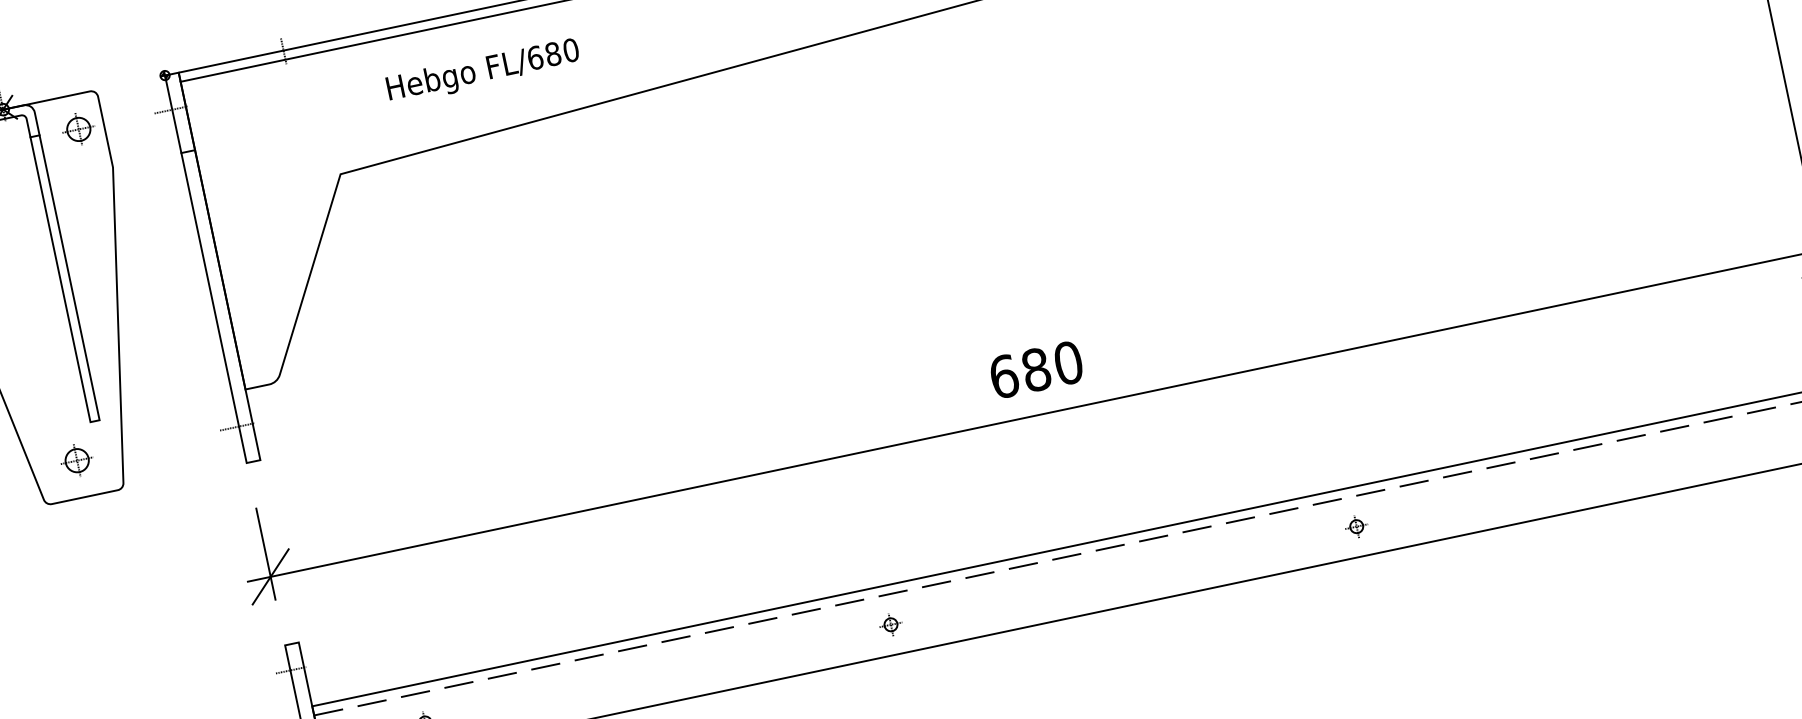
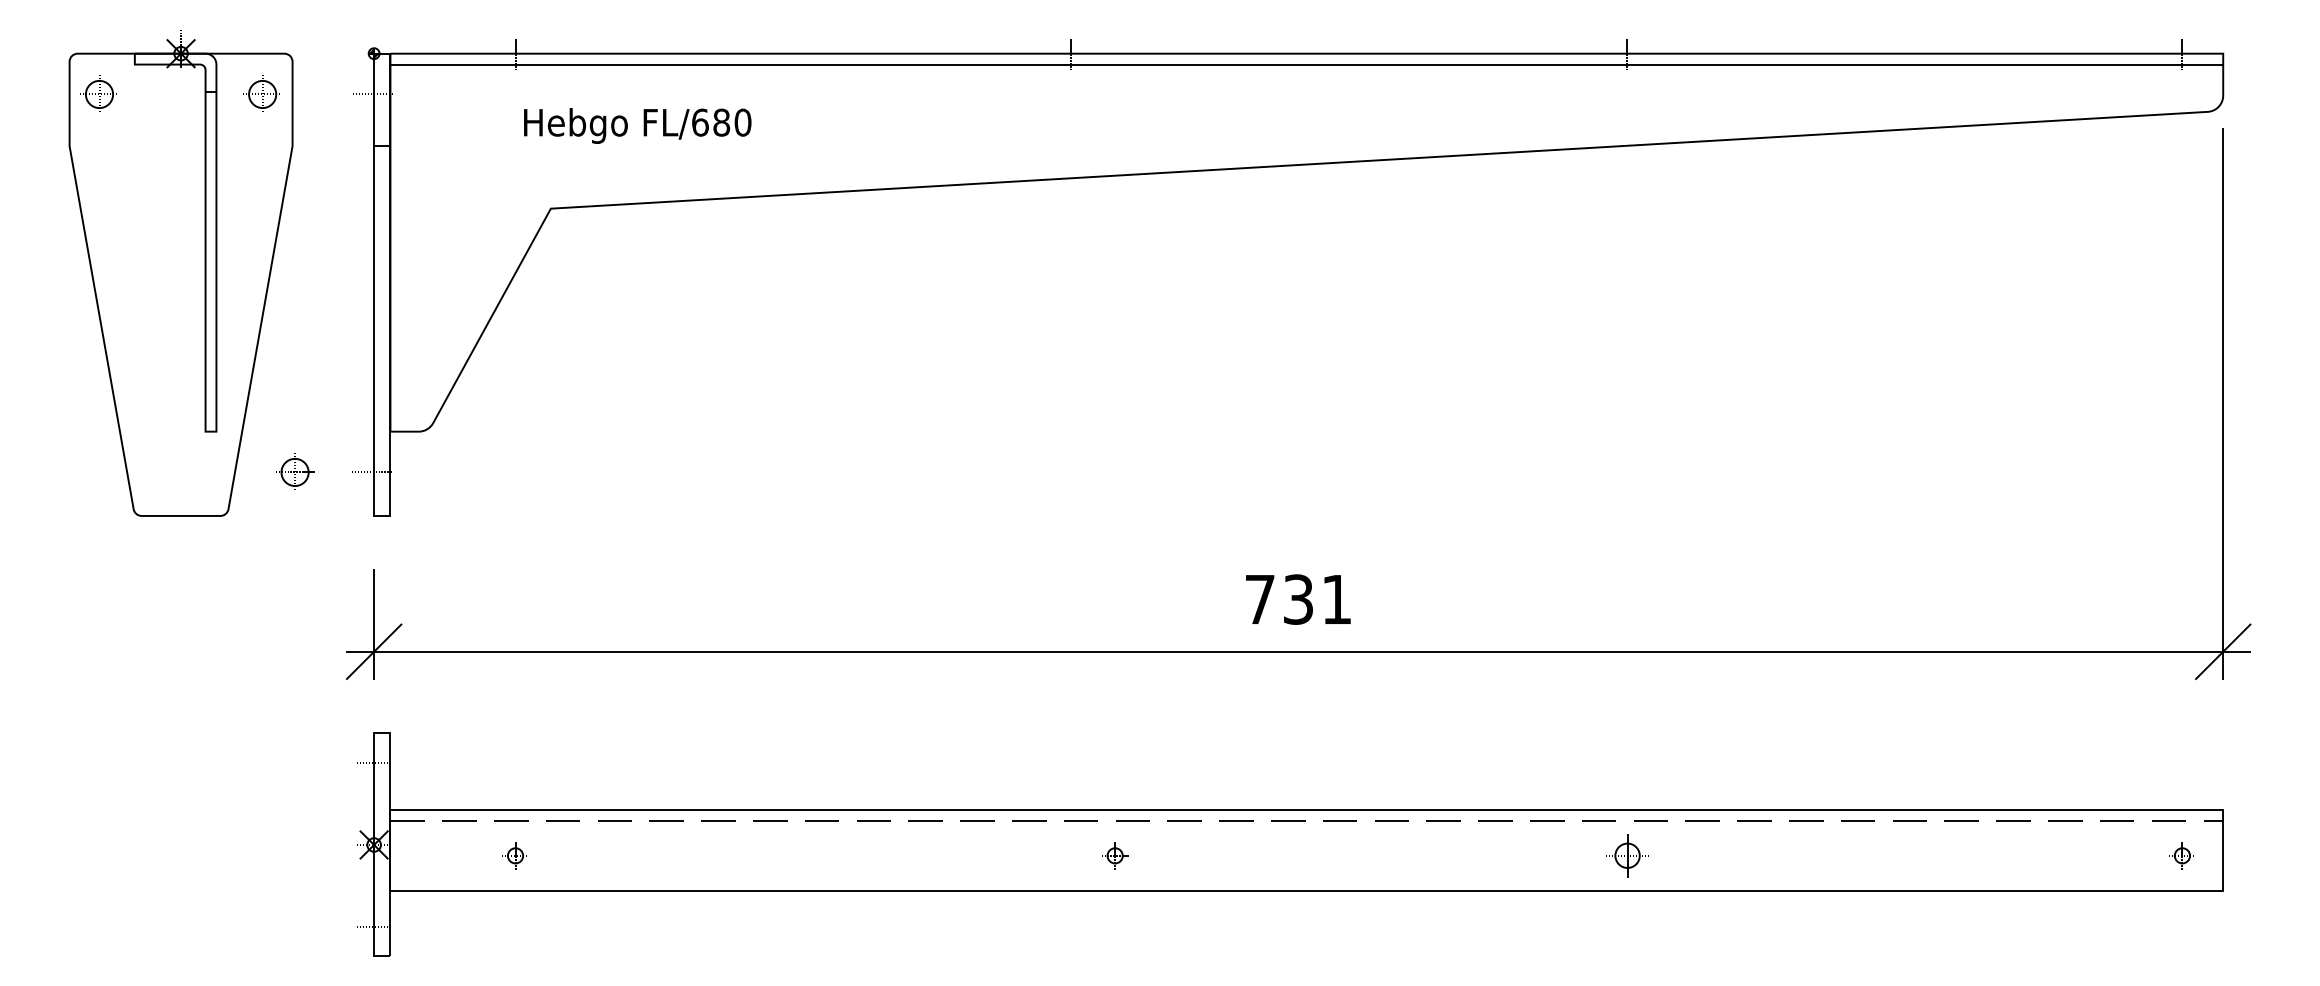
text: (483, 71) -> (637, 125), moved
text: (1036, 369) -> (1298, 599), 680 -> 731
part: (77, 459) -> (295, 471), moved
part: (1355, 526) -> (1625, 855), size x1.6
part: (891, 624) -> (1115, 855), moved

